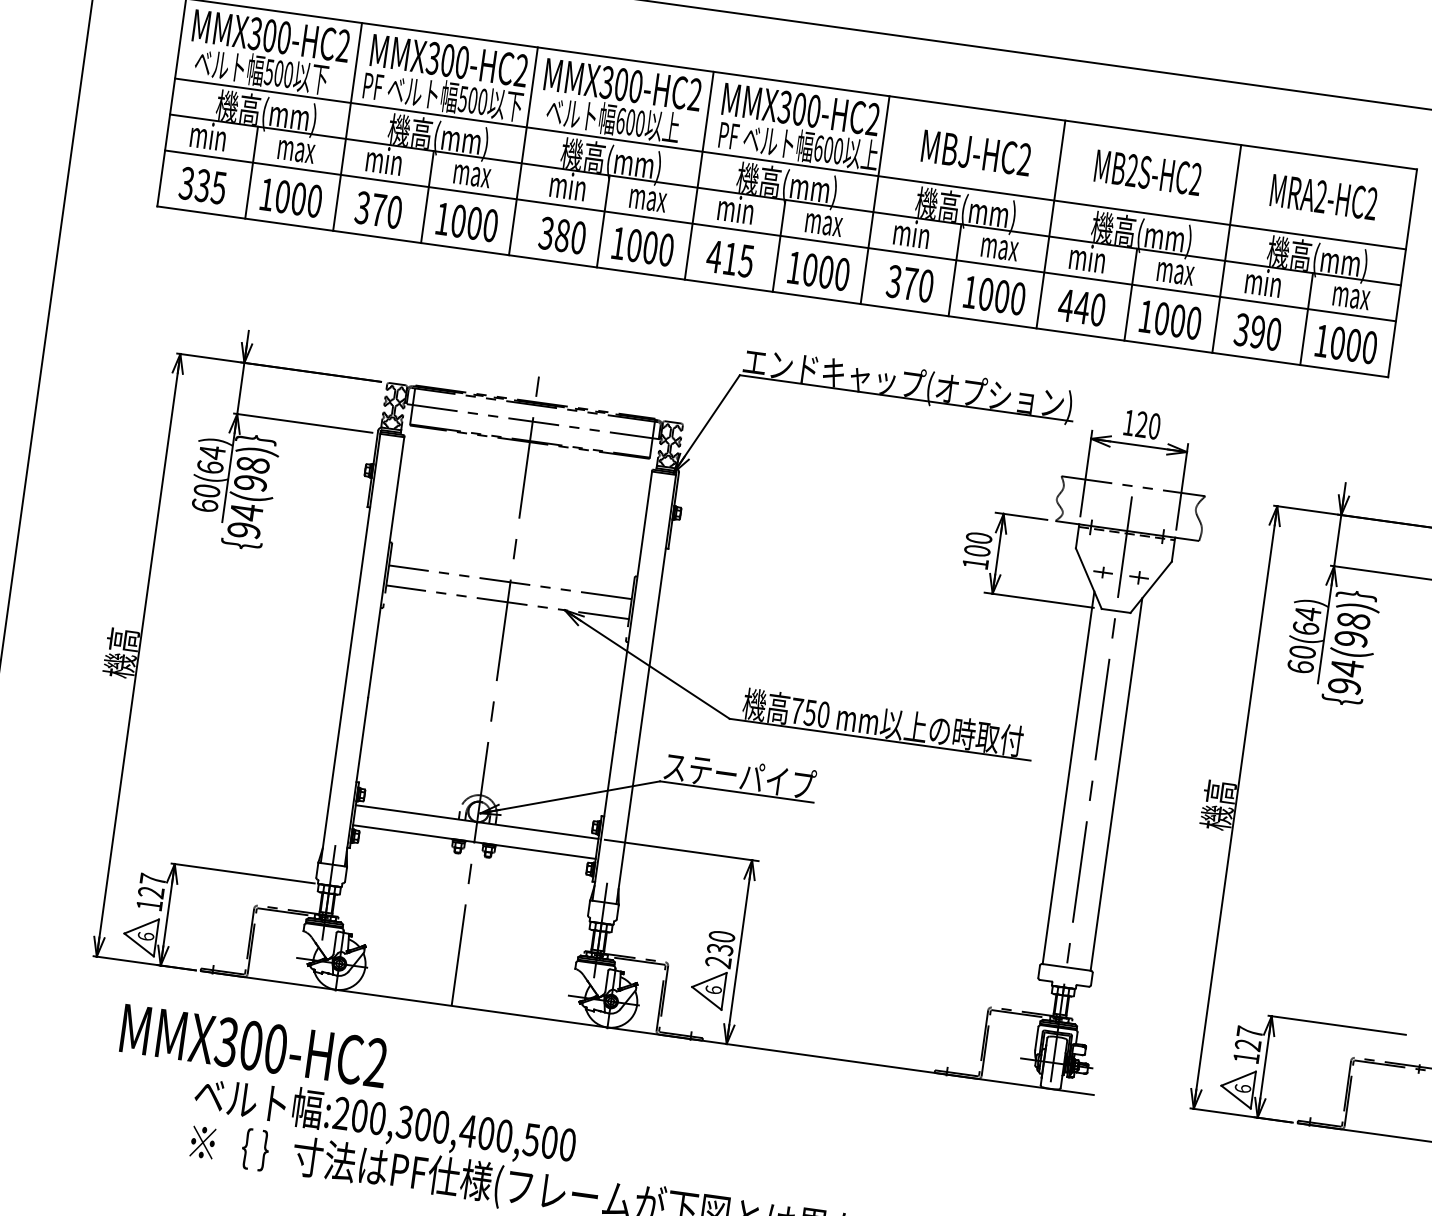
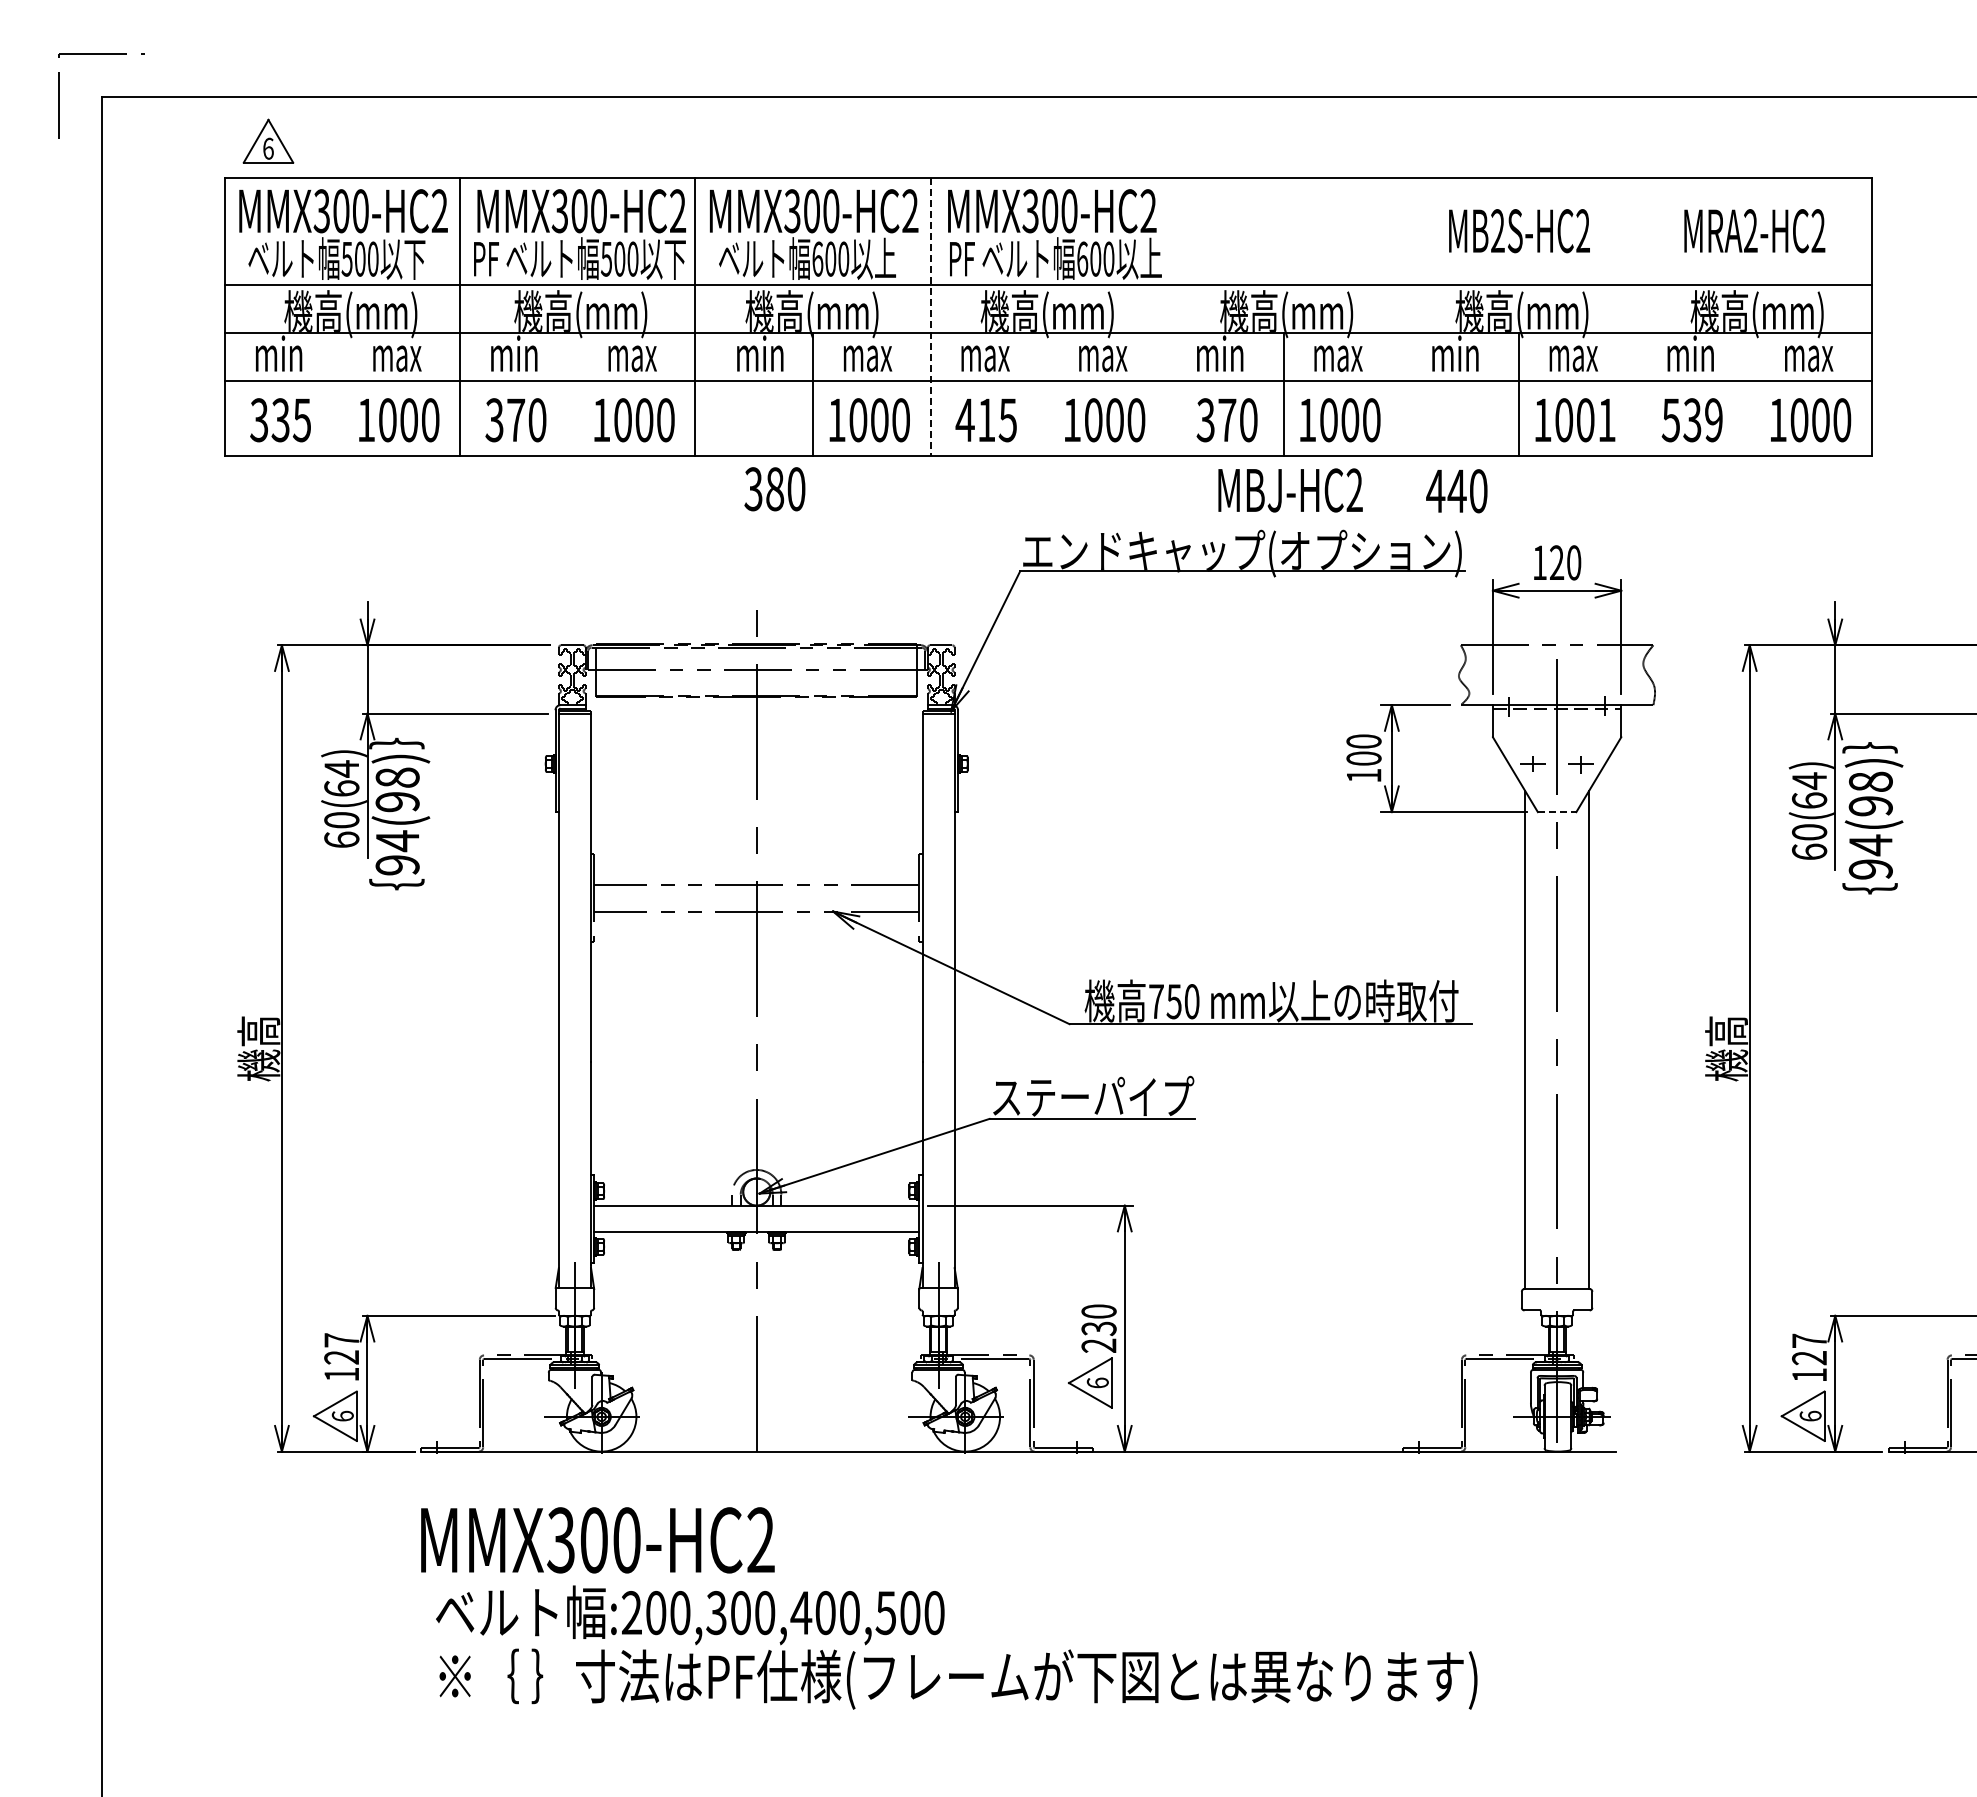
text: (976, 153) -> (1290, 490), moved
line: (251, 172) -> (342, 393), removed
line: (699, 176) -> (930, 317), solid -> dashed
line: (427, 196) -> (577, 393), removed
line: (874, 199) -> (1165, 316), removed
text: (736, 208) -> (985, 353), min -> max
line: (1051, 224) -> (1401, 316), removed
text: (562, 235) -> (774, 489), moved
line: (779, 245) -> (1048, 393), removed
line: (1226, 248) -> (1636, 316), removed
text: (1081, 307) -> (1456, 491), moved
line: (1307, 318) -> (1754, 393), removed
text: (1193, 323) -> (1606, 420), 1000 -> 1001
text: (1257, 332) -> (1692, 420), 390 -> 539
line: (1116, 611) -> (1557, 812), solid -> dashed
text: (253, 1046) -> (597, 1540), moved

